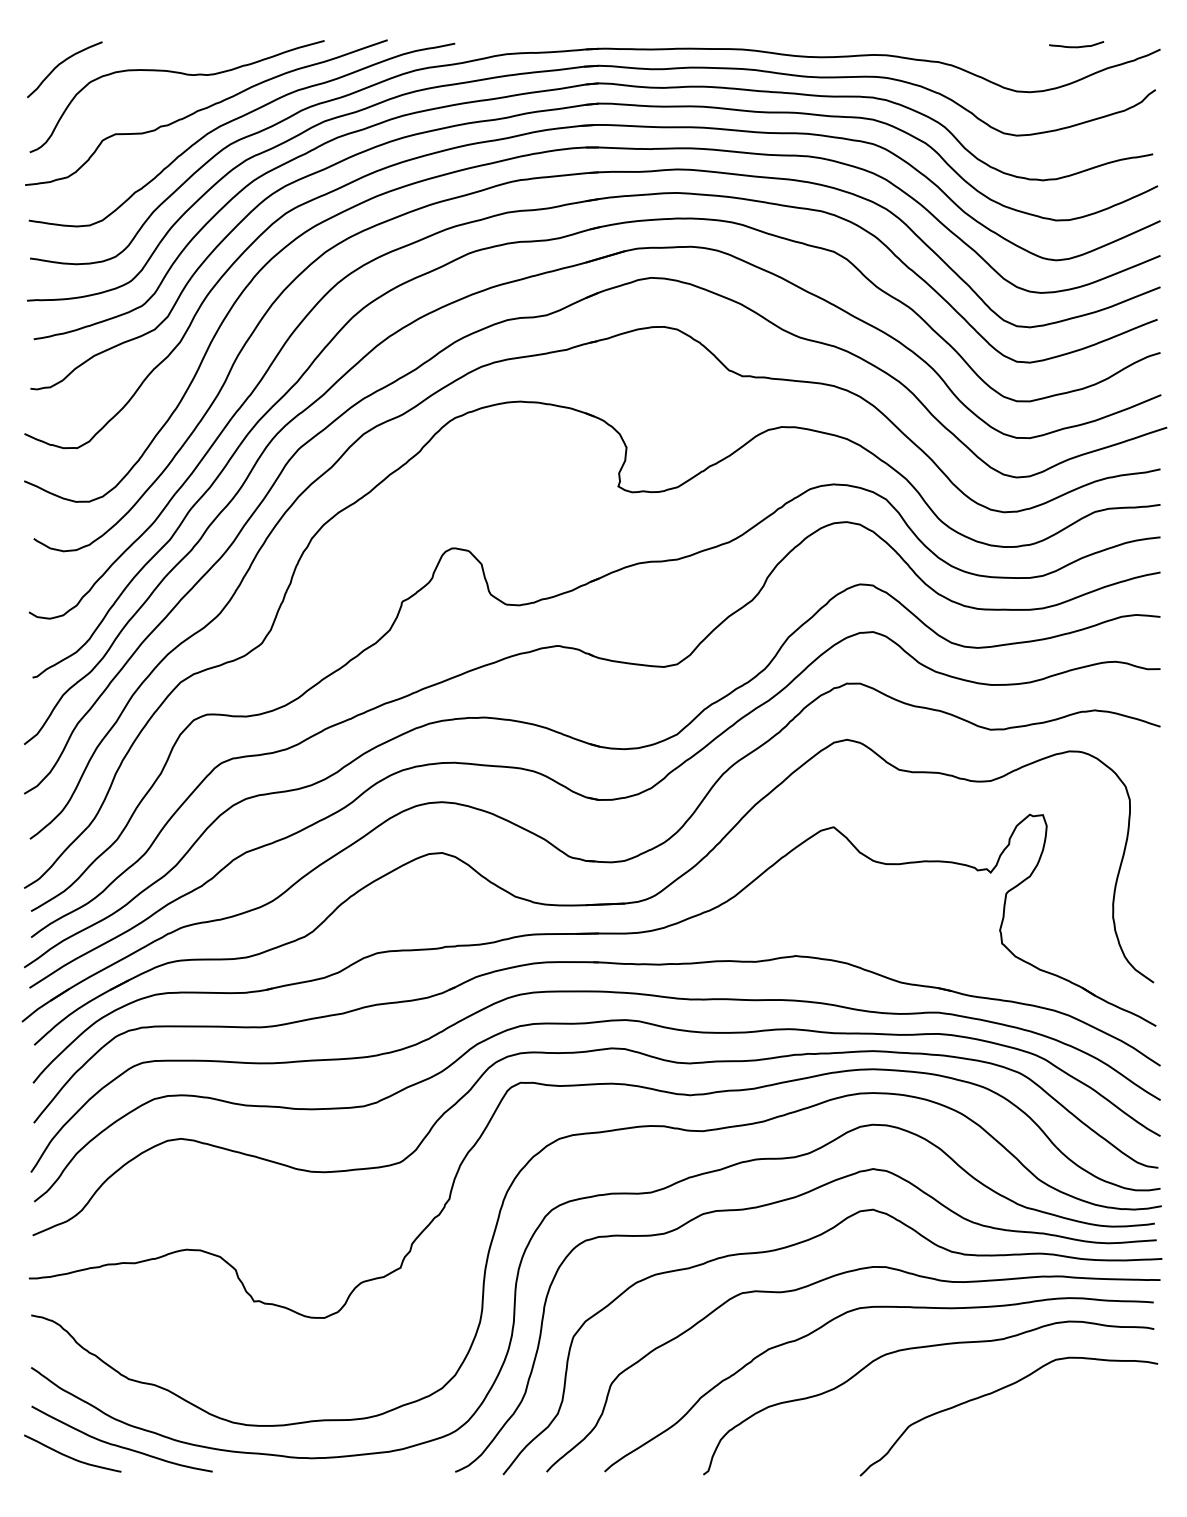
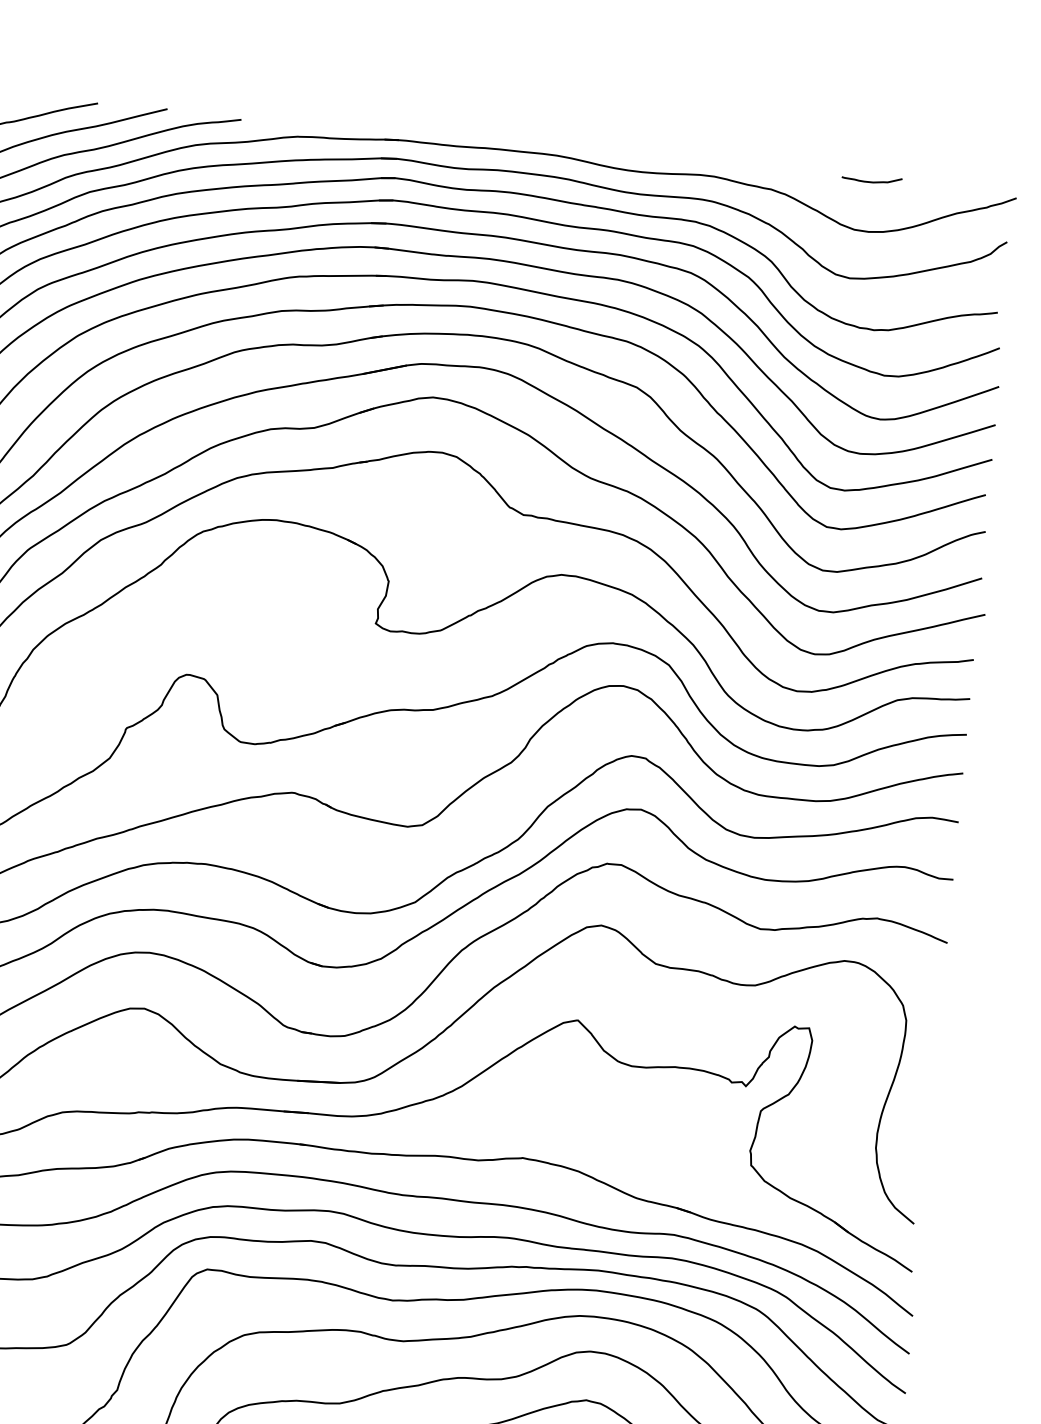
curve: (1076, 46) -> (871, 181), moved

